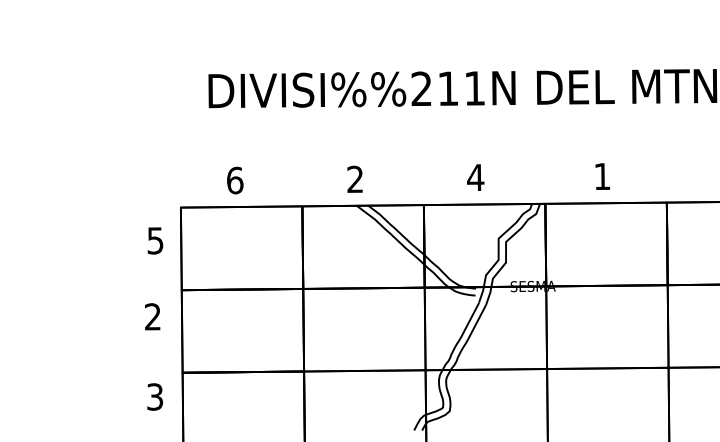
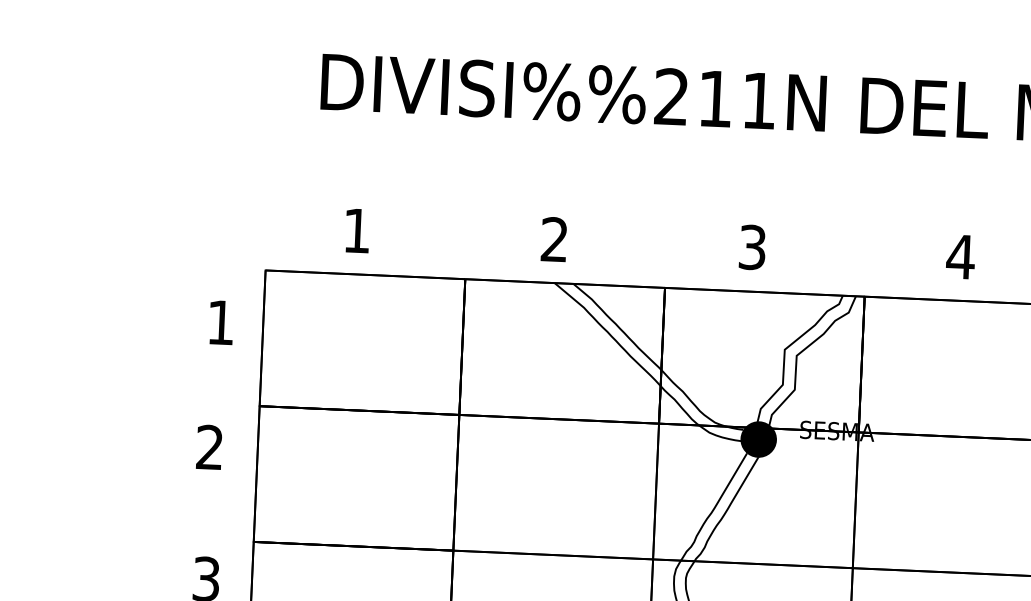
text: (602, 176) -> (960, 256), 1 -> 4
text: (475, 177) -> (752, 247), 4 -> 3
text: (235, 180) -> (357, 230), 6 -> 1
text: (155, 240) -> (220, 322), 5 -> 1
fill: (485, 293) -> (758, 438), added

